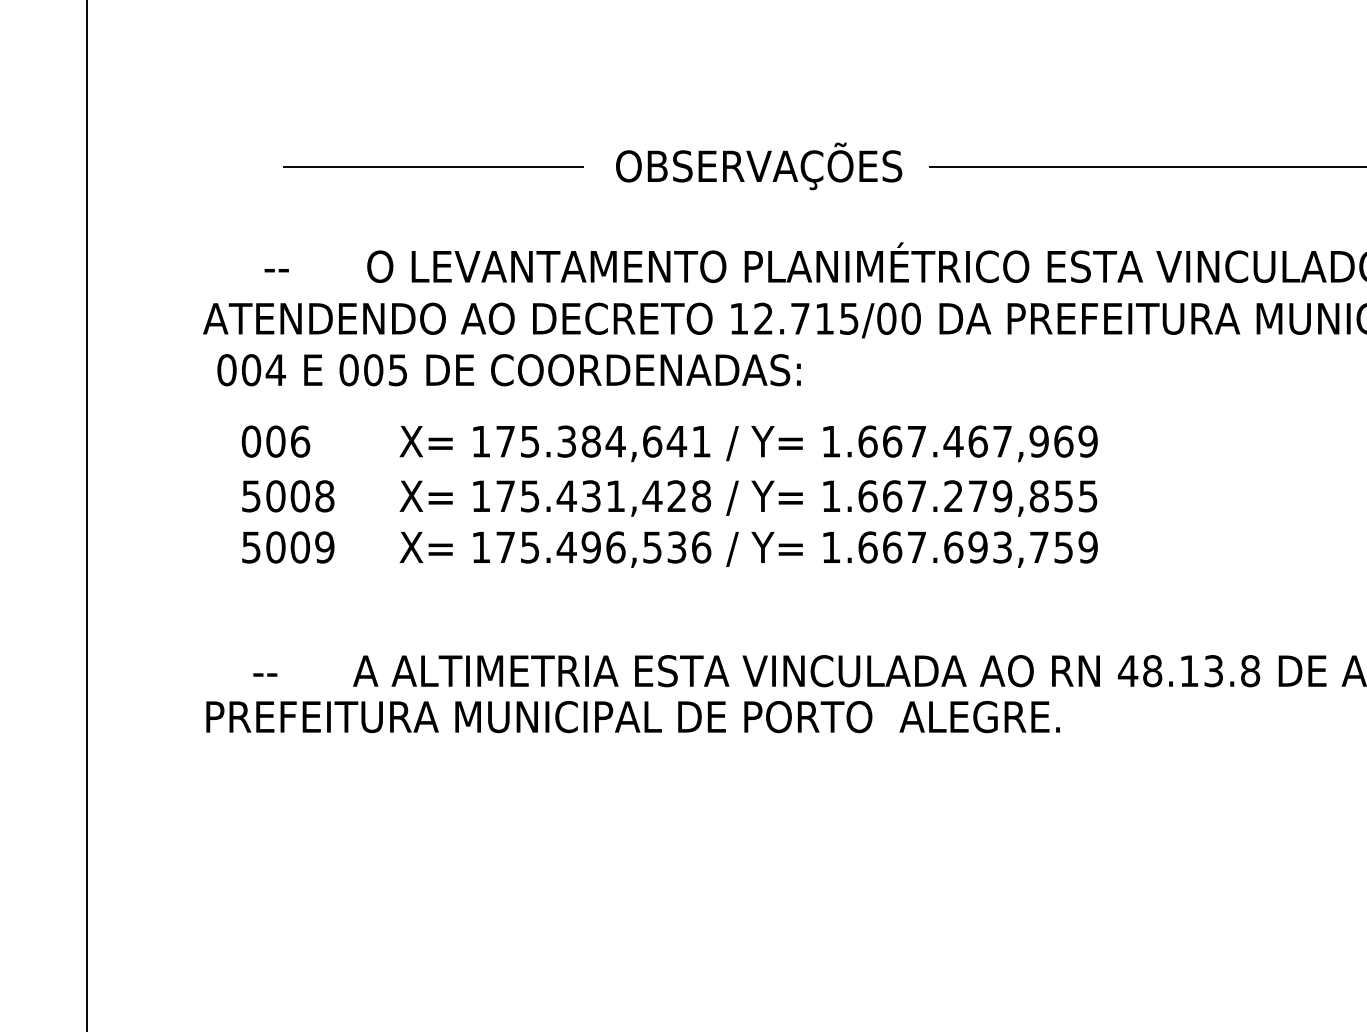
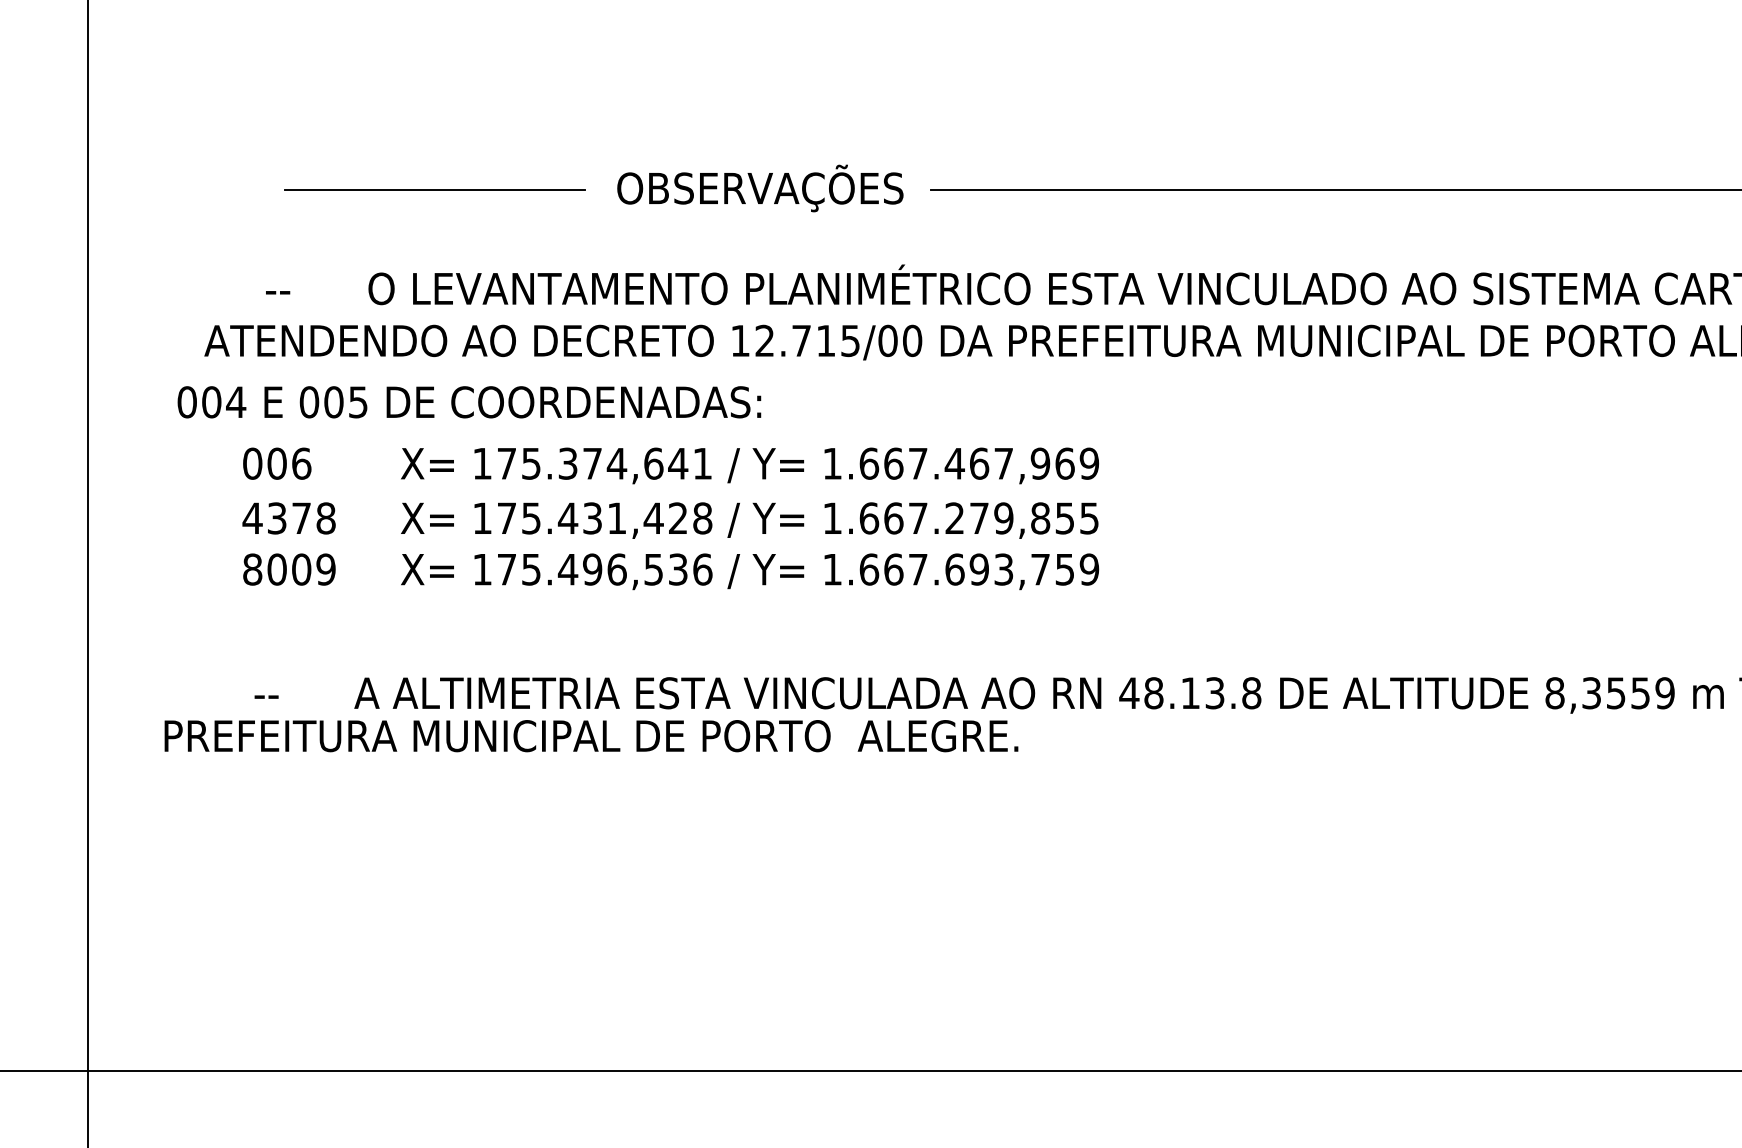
text: (509, 370) -> (469, 402), moved
text: (591, 441) -> (592, 463), 175.384,641 -> 175.374,641
text: (275, 496) -> (276, 518), 5008 -> 4378
text: (251, 547) -> (252, 569), 5009 -> 8009
text: (633, 717) -> (591, 736), moved

